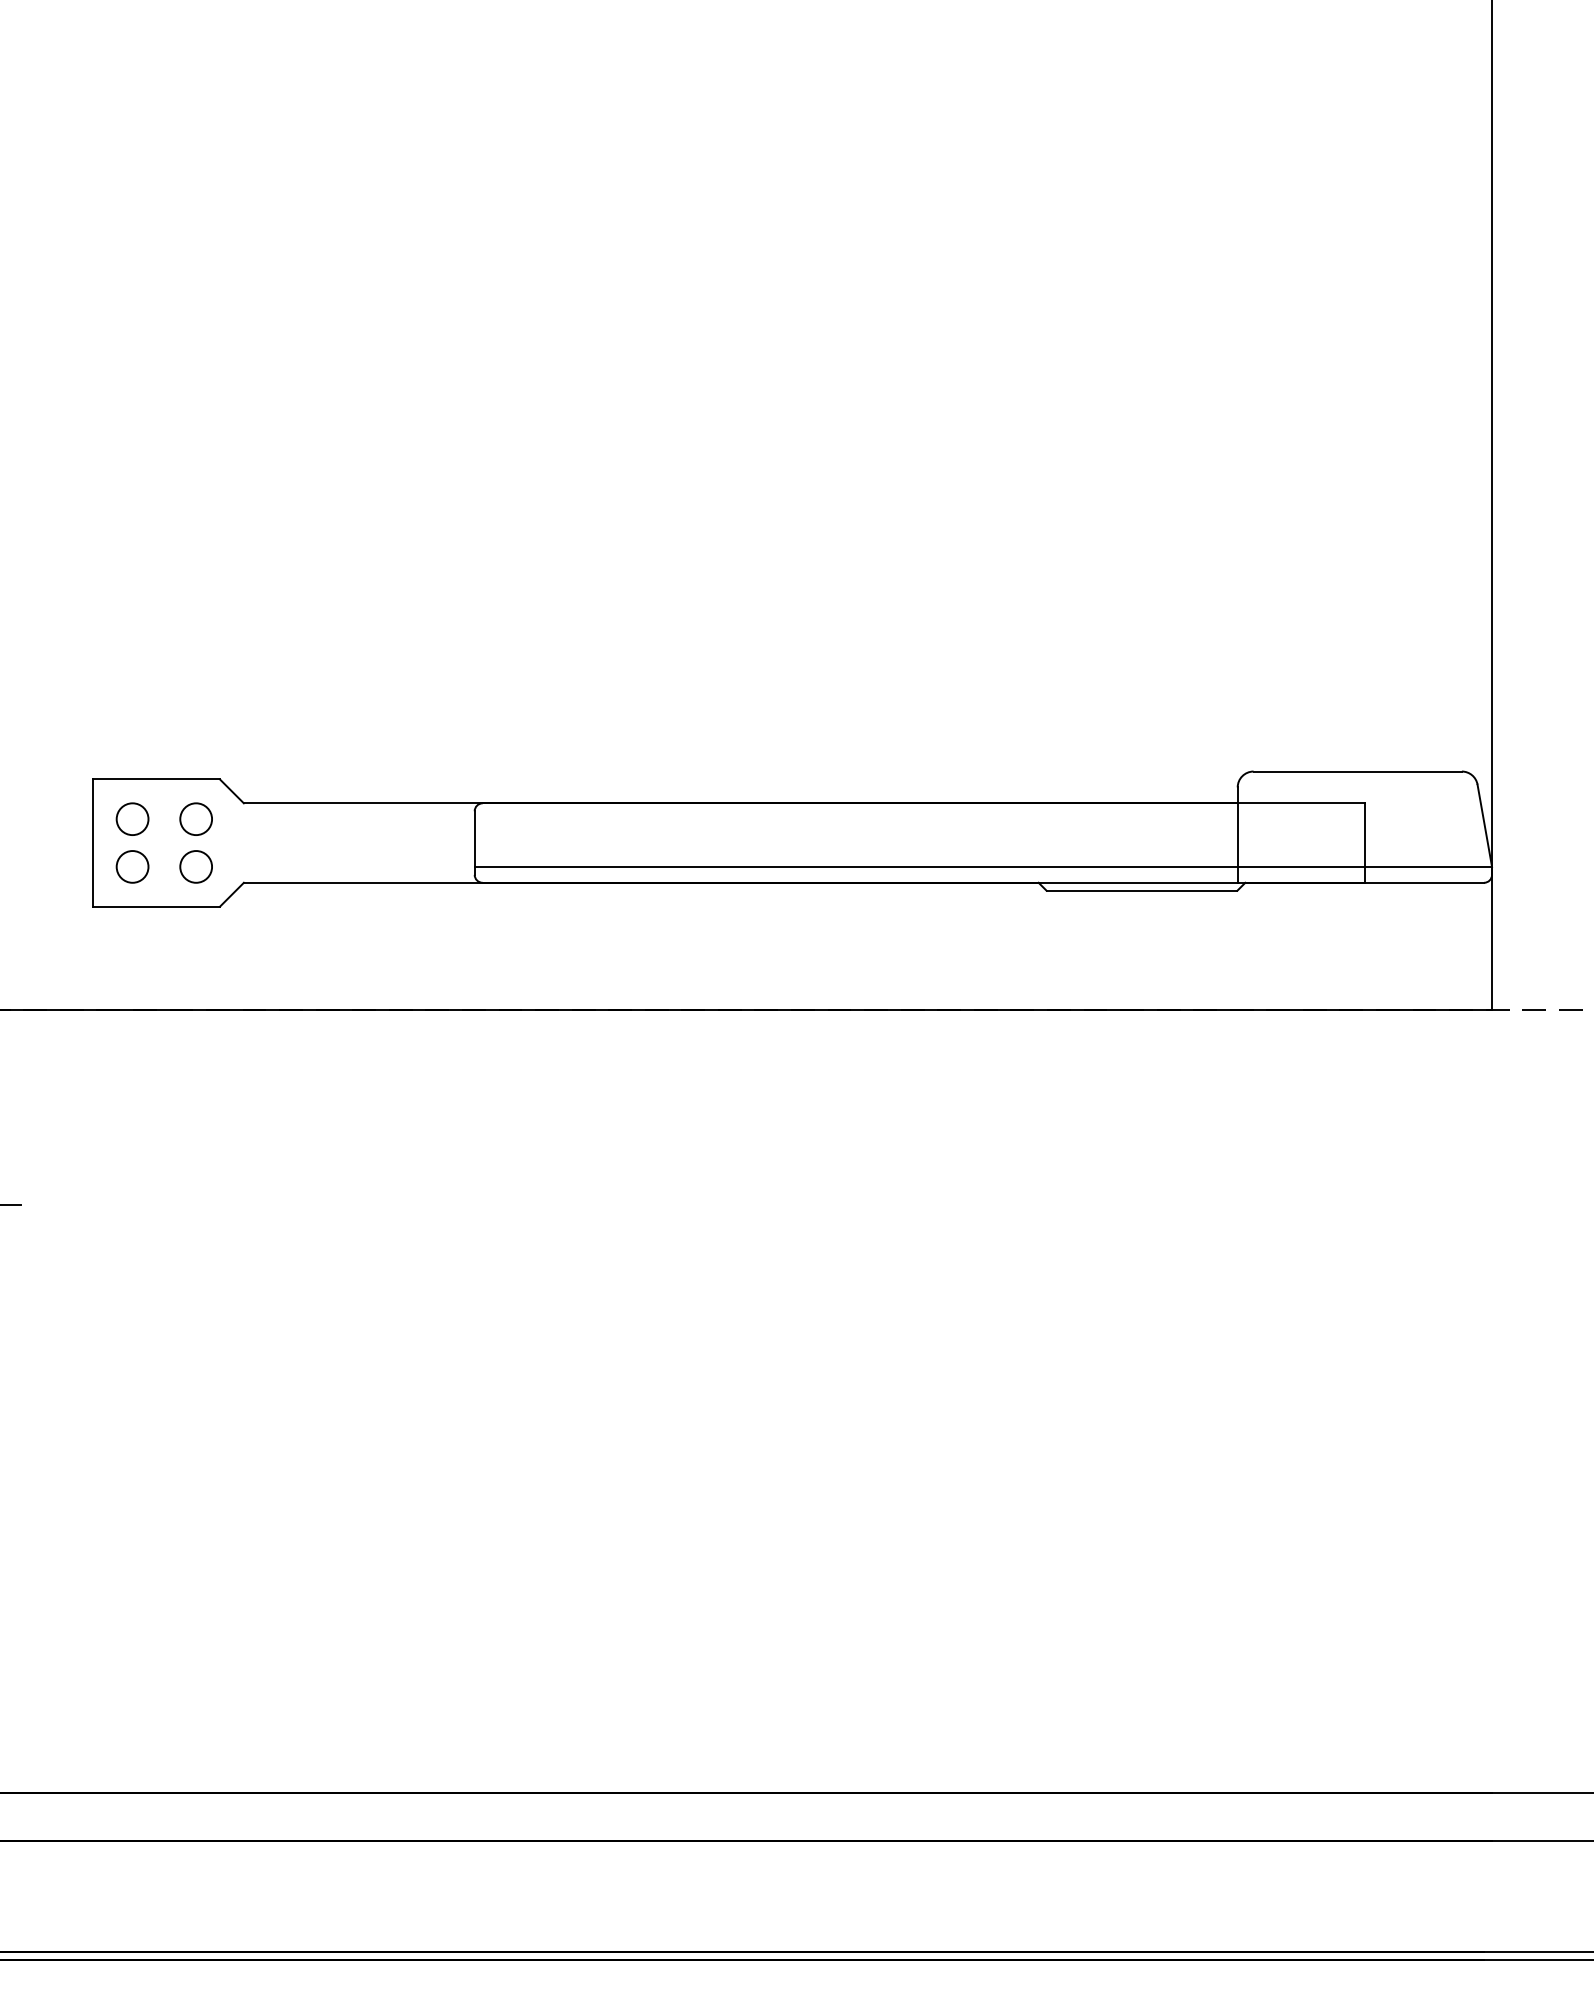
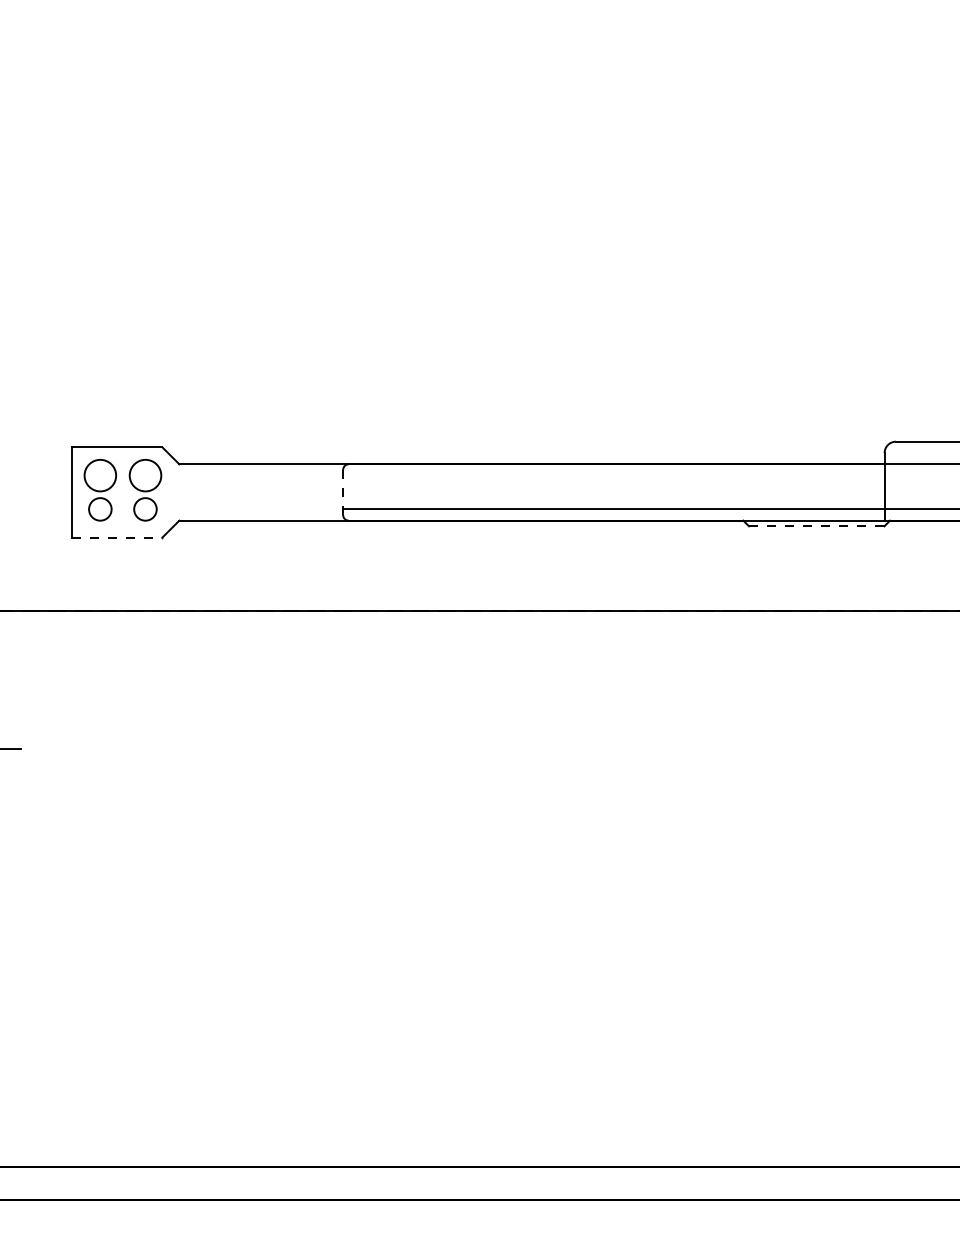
circle: (132, 818) -> (100, 475), size x1.4
circle: (195, 818) -> (144, 475), size x1.4
line: (474, 843) -> (342, 492), solid -> dashed
line: (1141, 890) -> (816, 526), solid -> dashed
line: (156, 906) -> (117, 537), solid -> dashed

